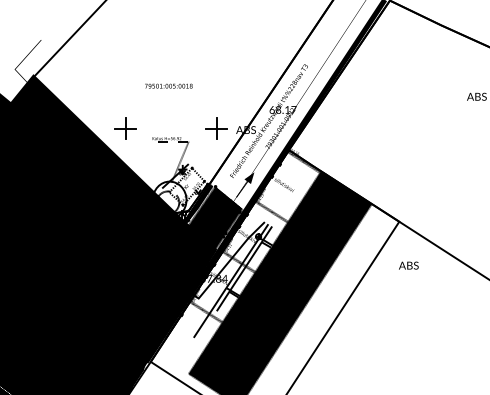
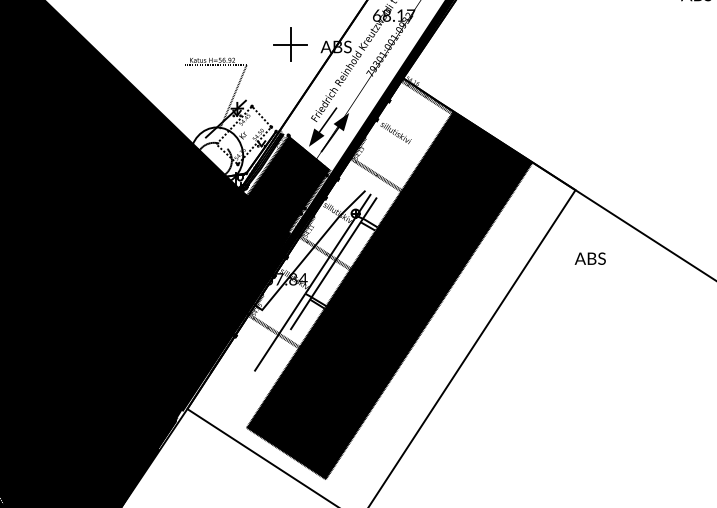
part: (125, 128) -> (147, 44), removed
fill: (237, 181) -> (322, 127), added

